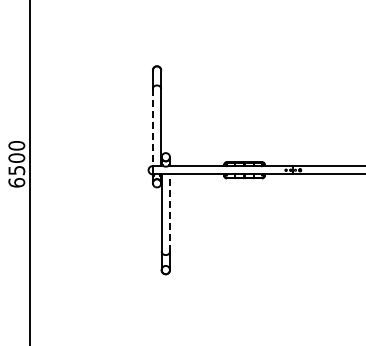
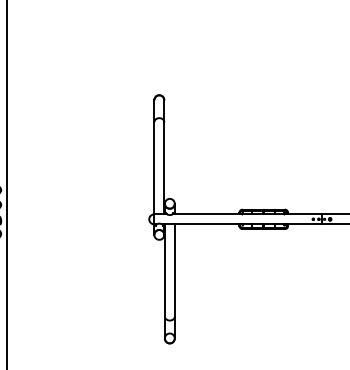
line: (152, 127) -> (153, 168), dashed -> solid
line: (169, 213) -> (174, 270), dashed -> solid

